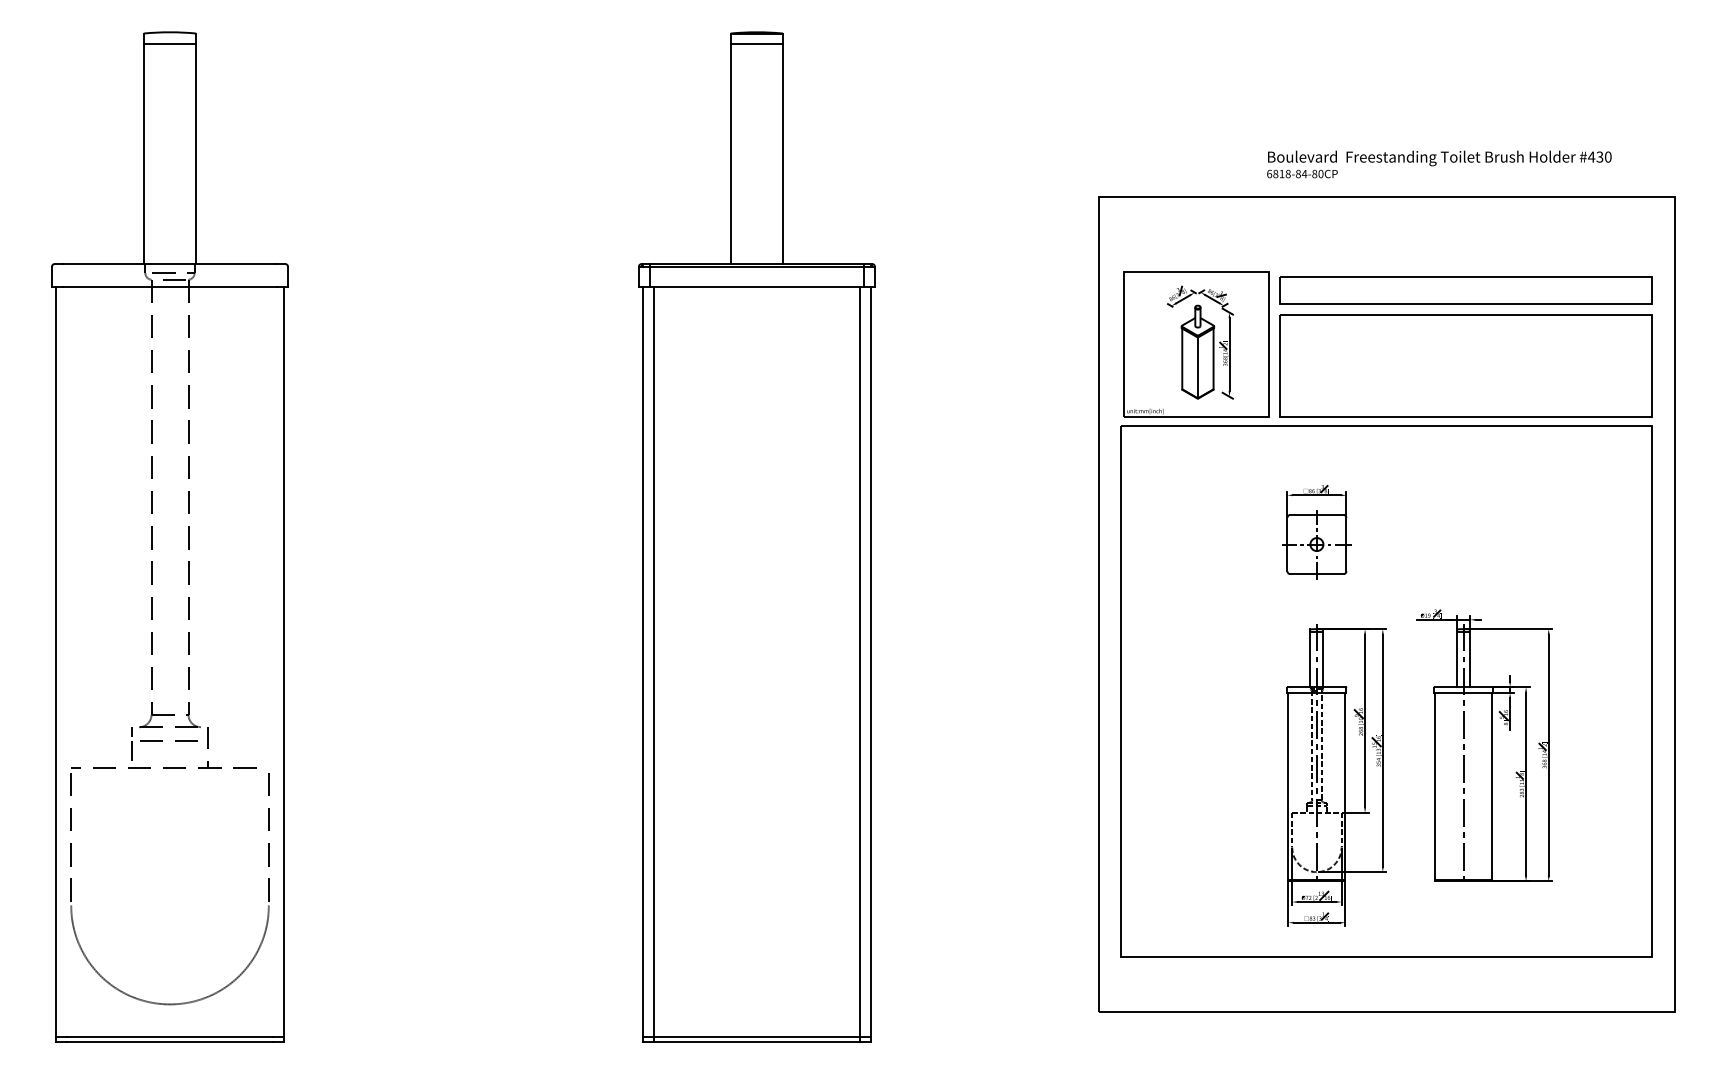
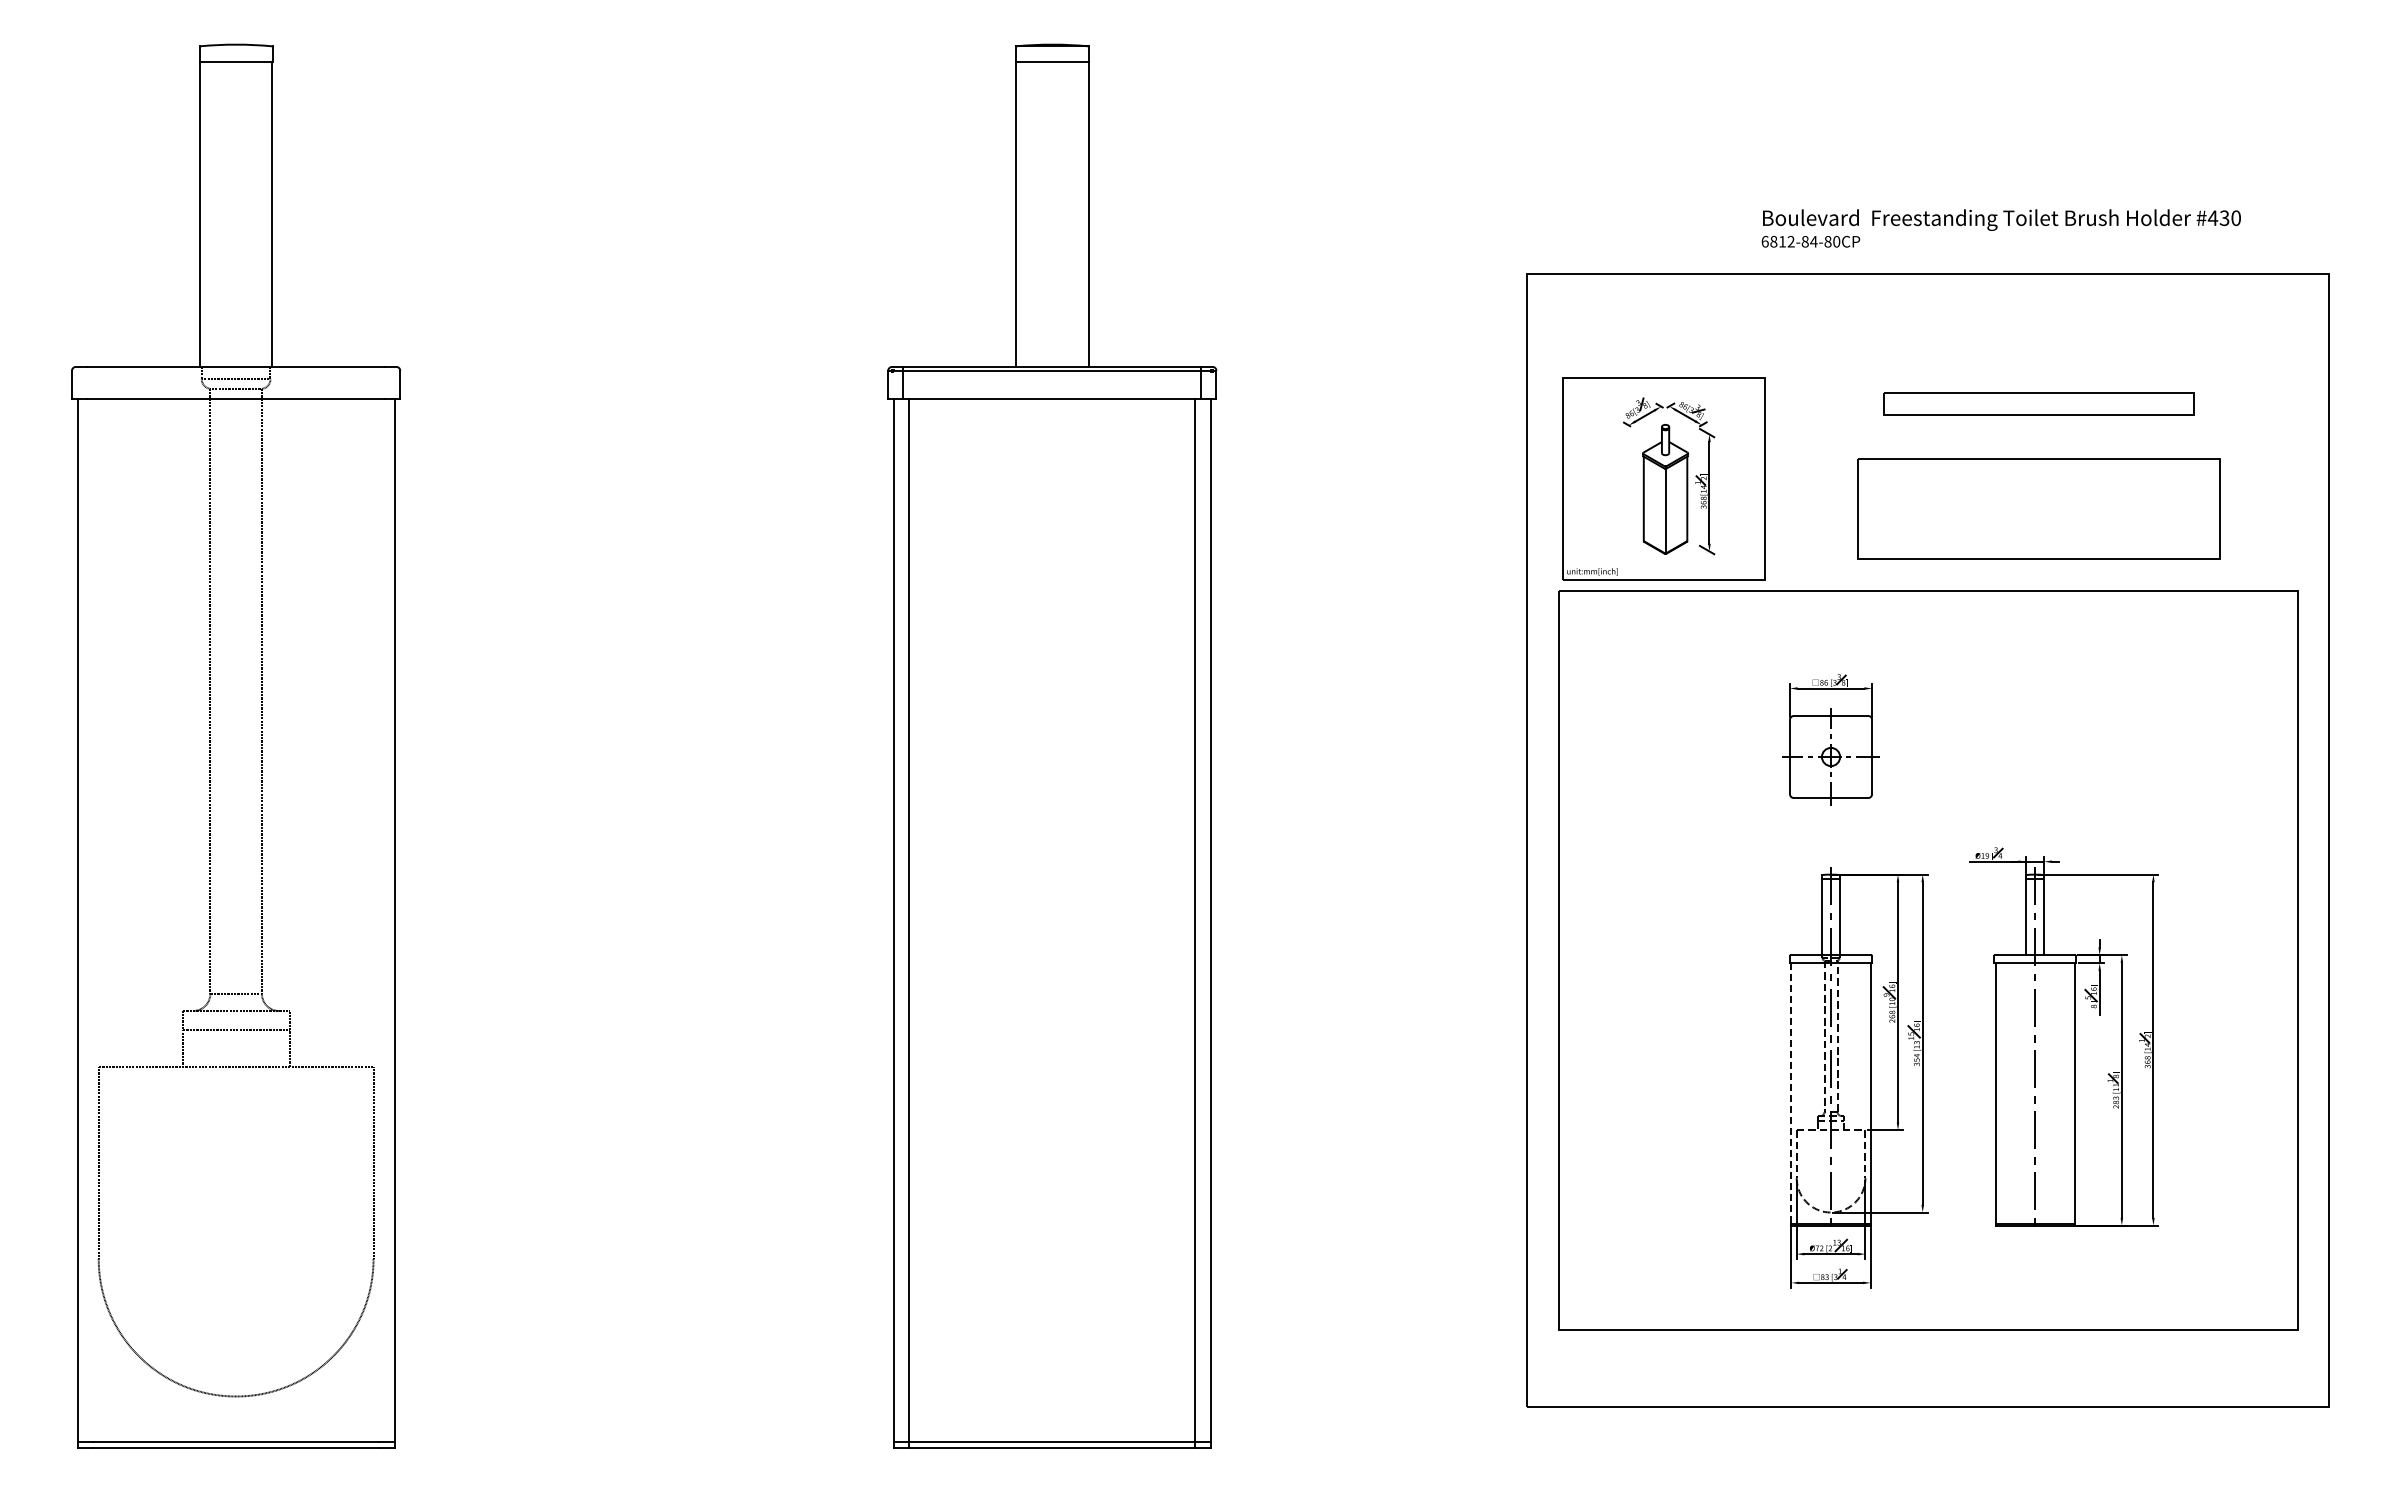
text: (1287, 173) -> (1790, 241), 6818-84-80CP -> 6812-84-80CP
part: (1466, 290) -> (2038, 403), size x0.6
part: (1466, 365) -> (2038, 508), size x0.7
line: (1288, 787) -> (1791, 1094), solid -> dashed

